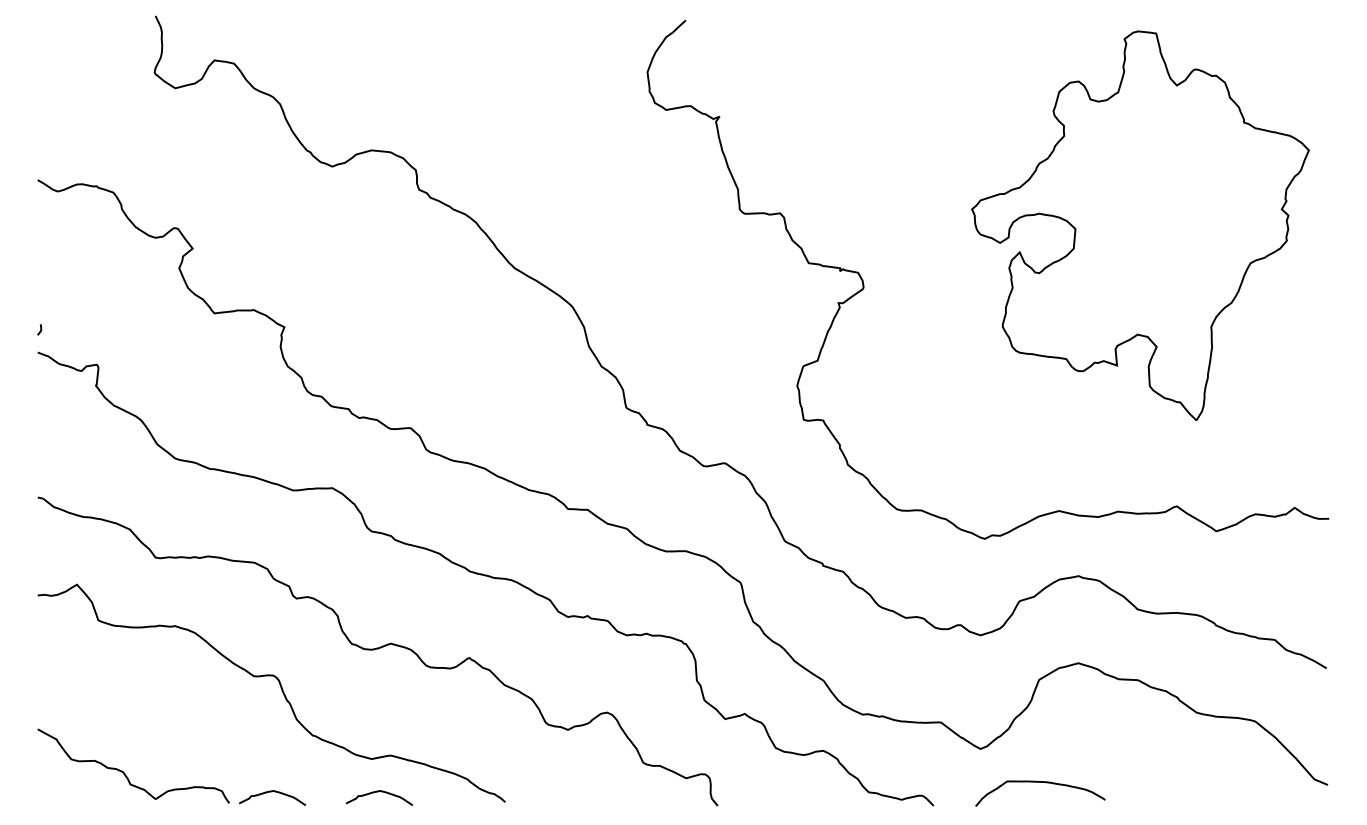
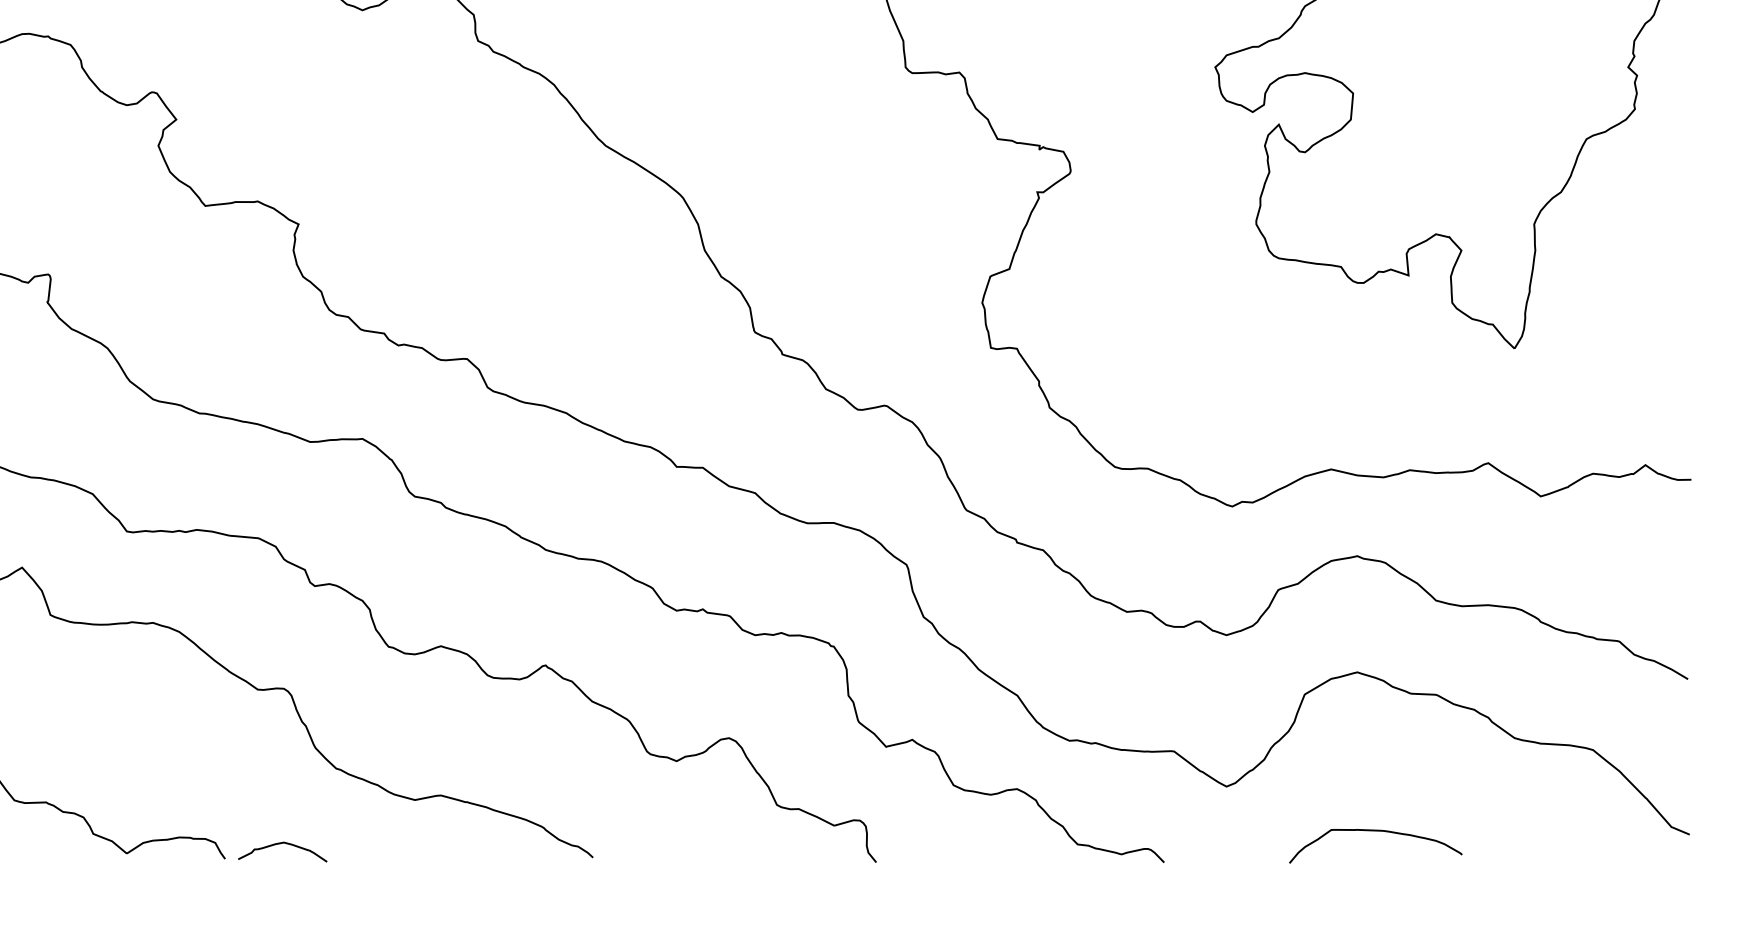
curve: (1040, 782) -> (1375, 831), moved
curve: (378, 792) -> (424, 844), removed

